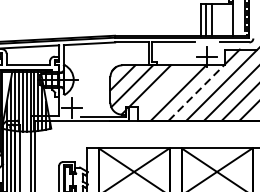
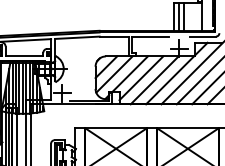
line: (163, 90) -> (141, 78), added
line: (196, 93) -> (170, 80), dashed -> solid

